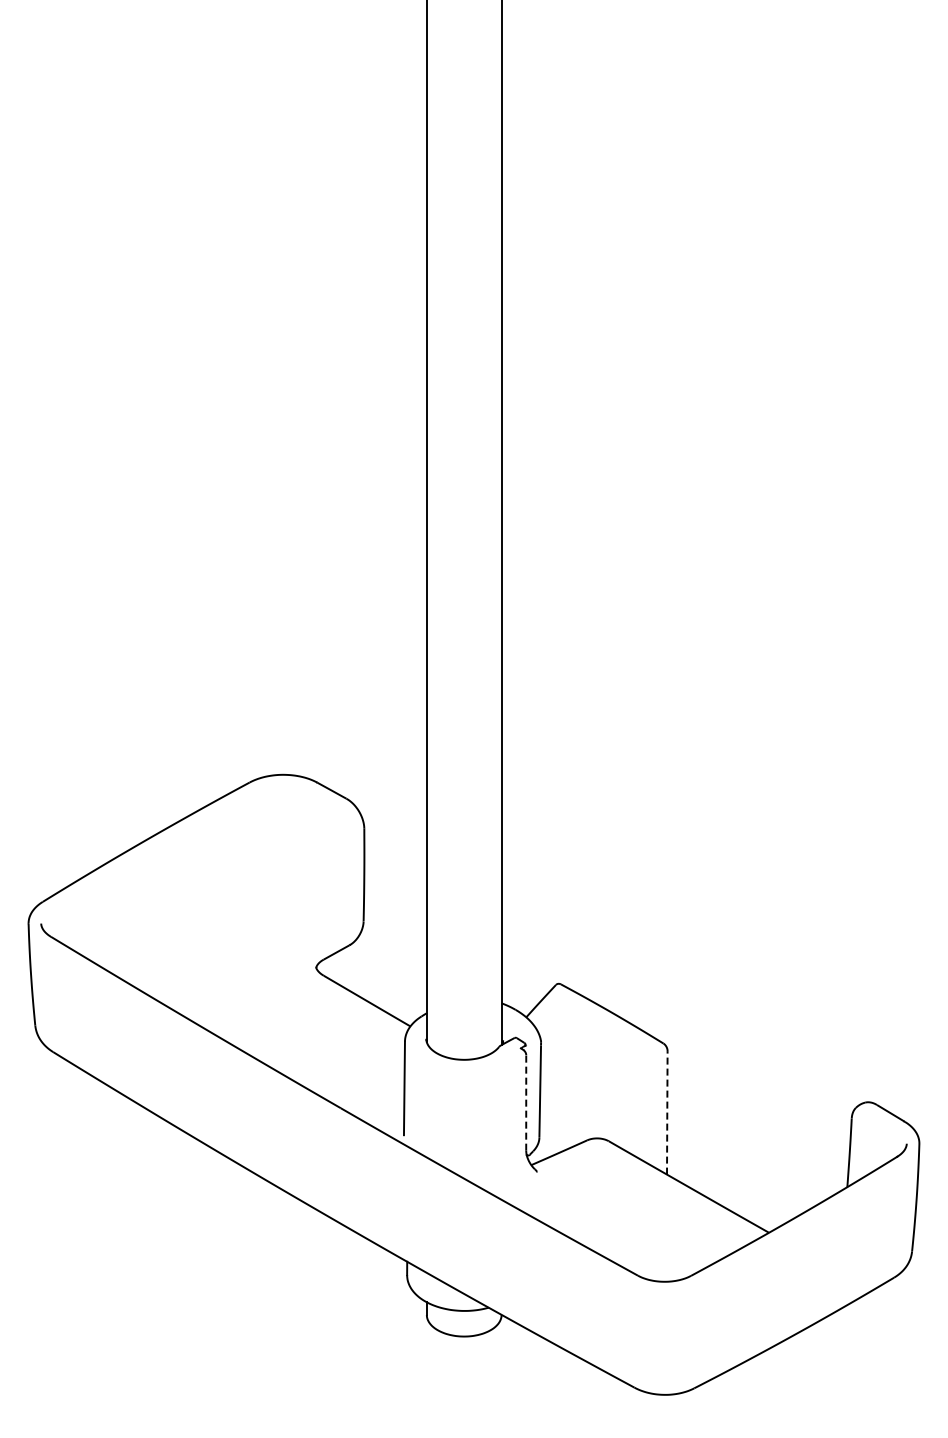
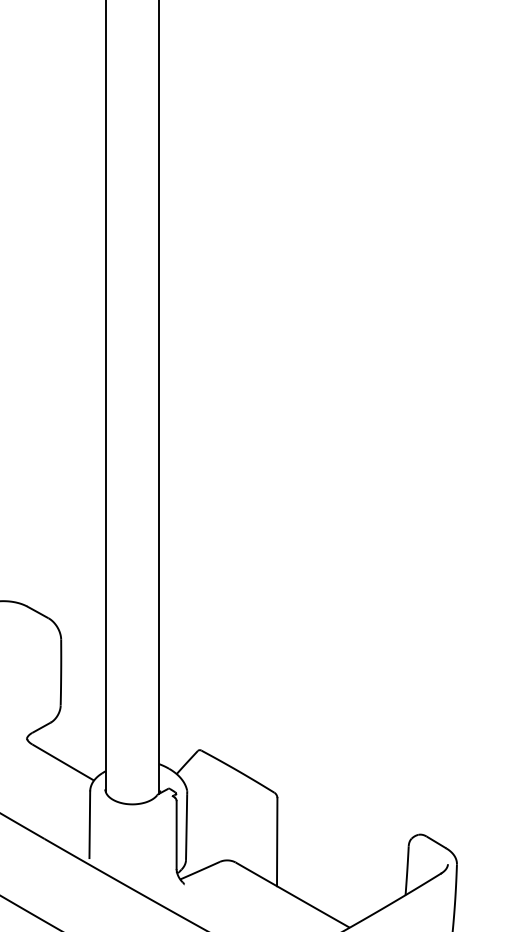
line: (526, 1102) -> (176, 834), dashed -> solid
line: (667, 1112) -> (277, 841), dashed -> solid

